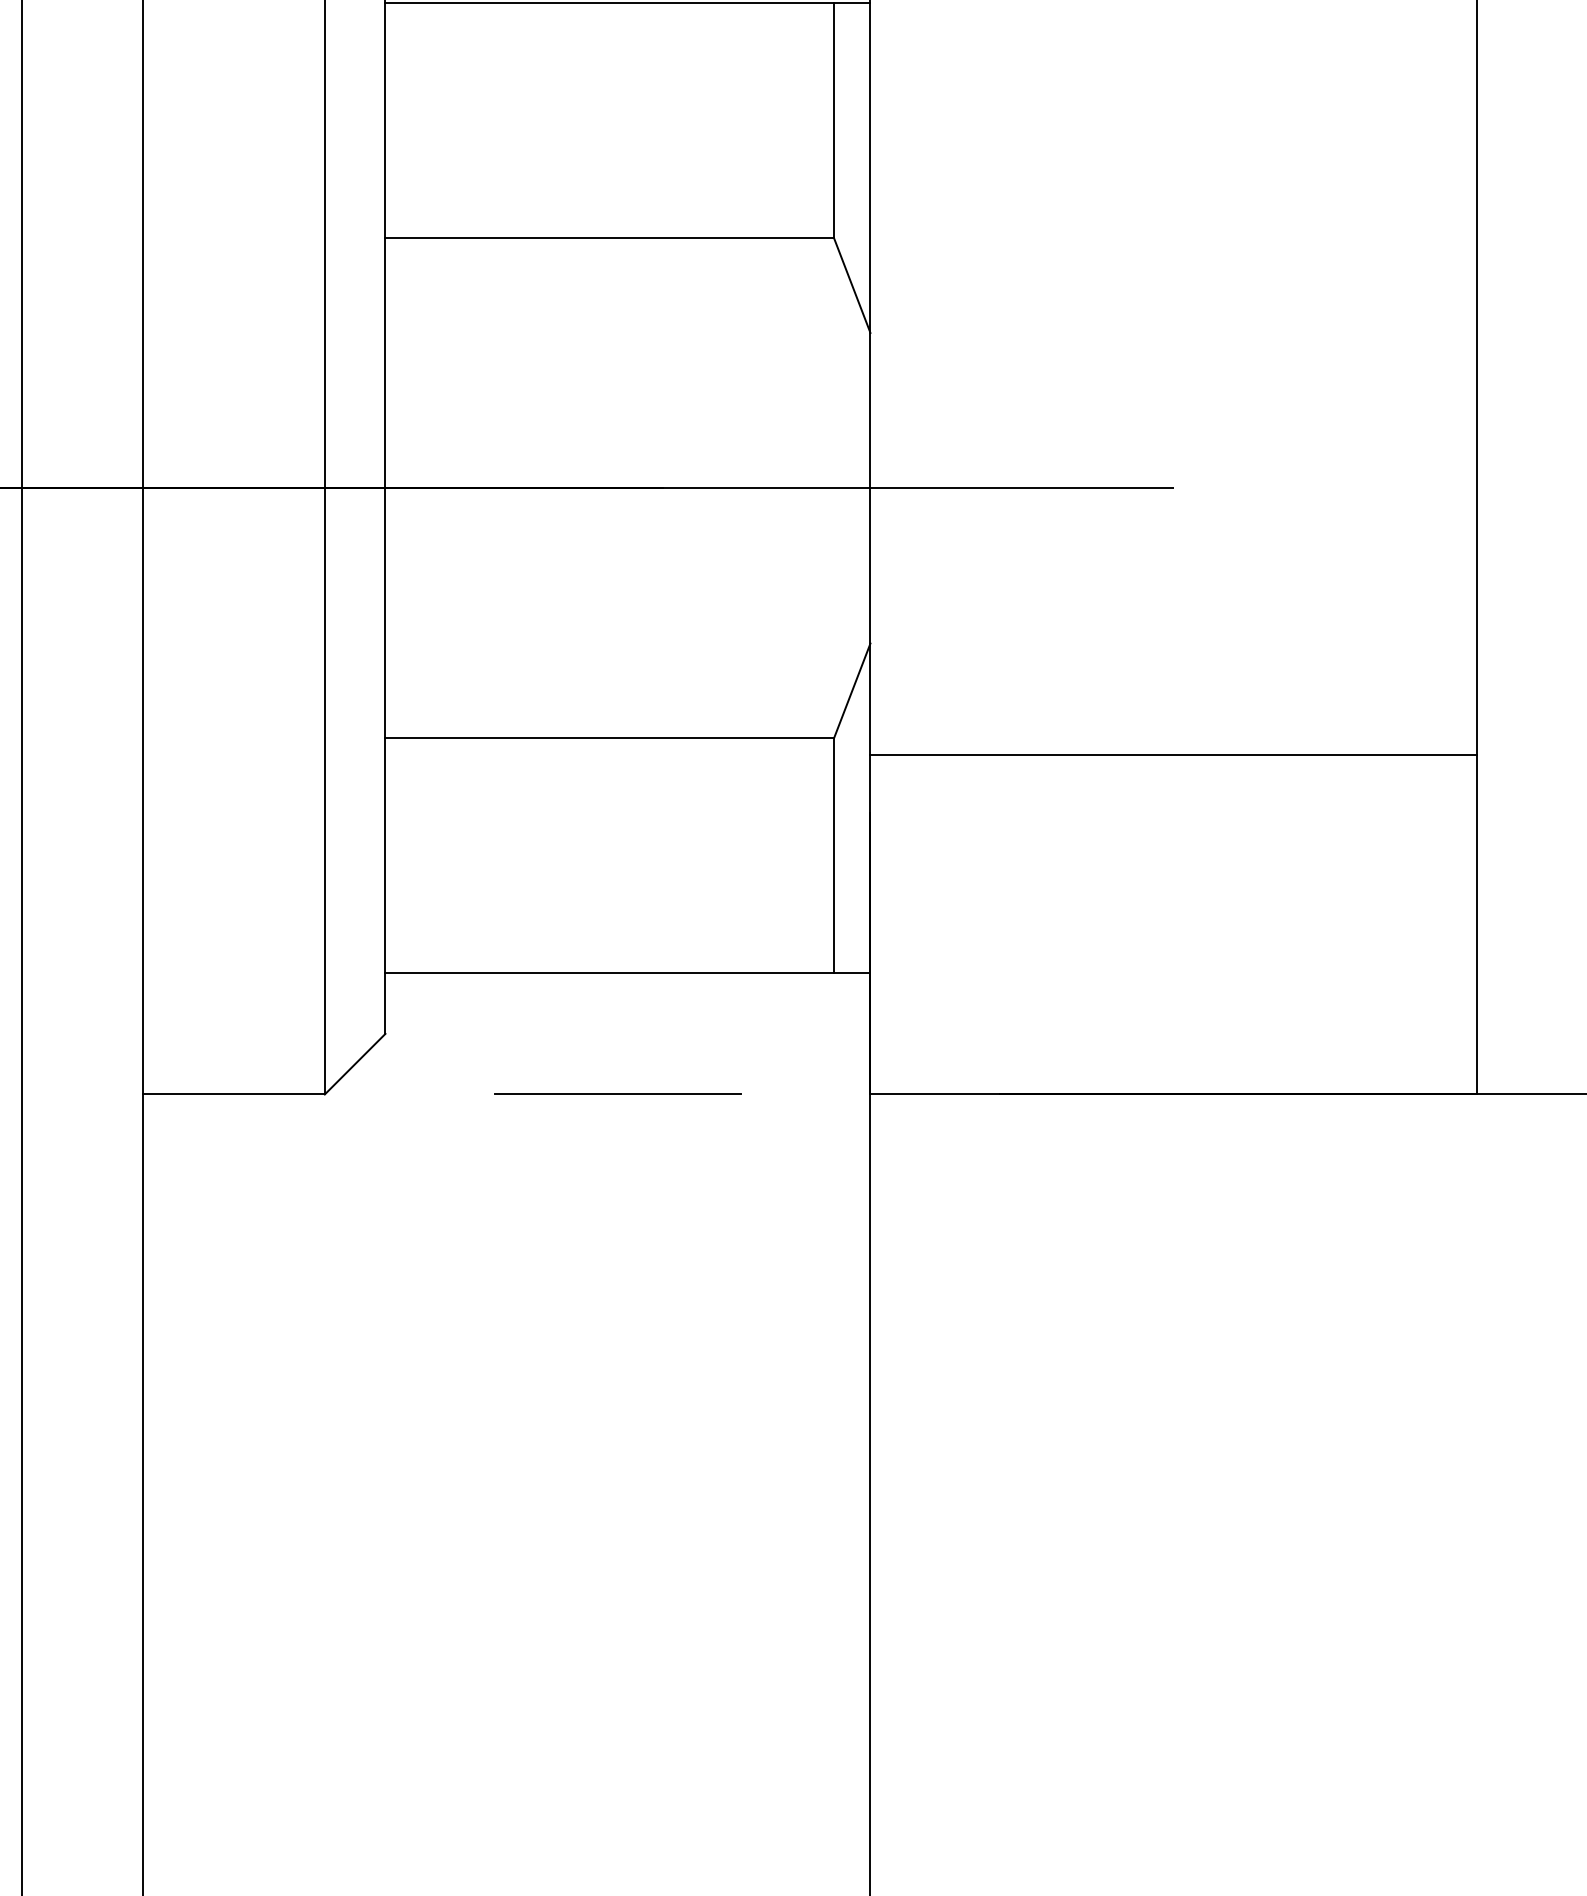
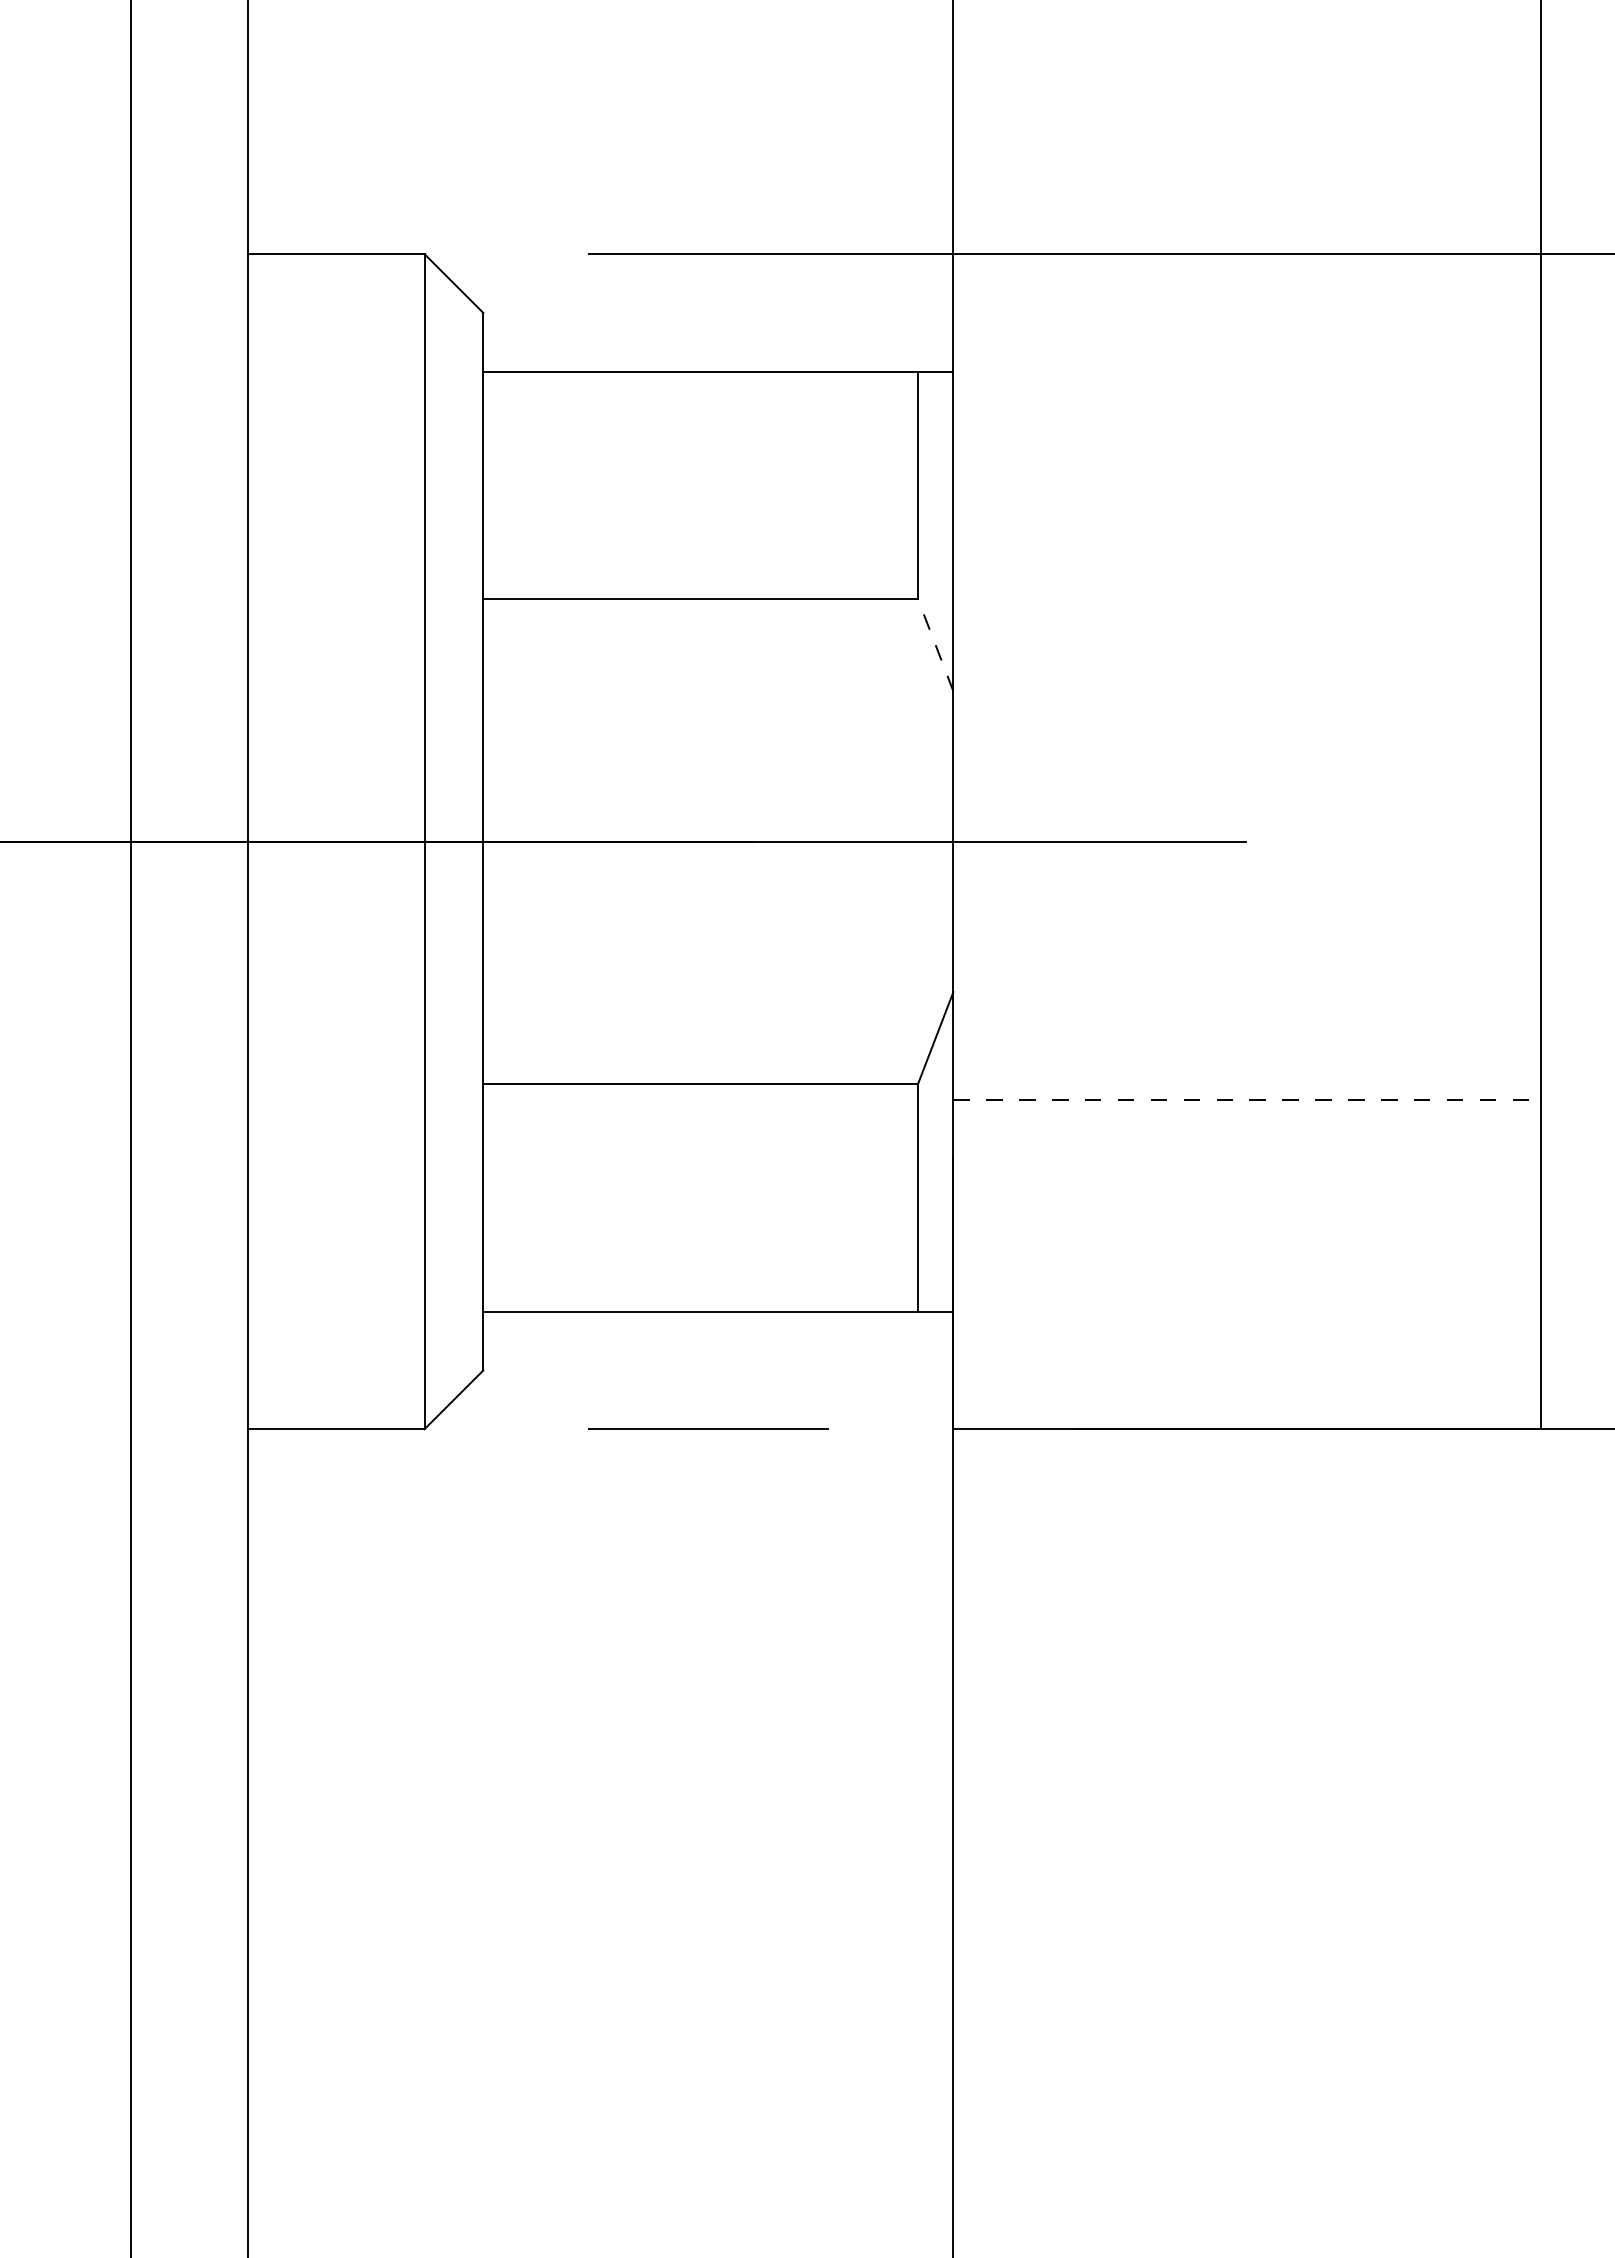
line: (852, 284) -> (935, 644), solid -> dashed
line: (1174, 755) -> (1247, 1100), solid -> dashed

